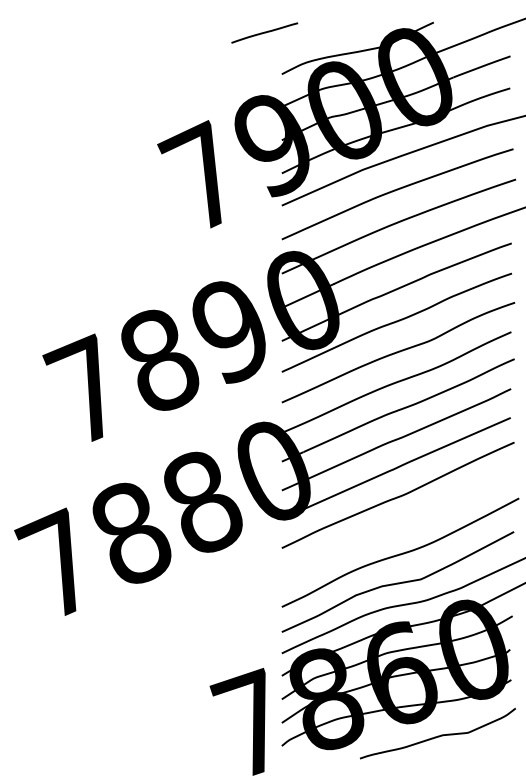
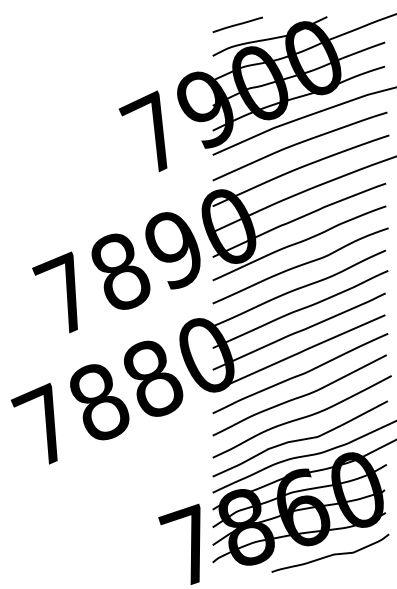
line: (264, 32) -> (237, 24), moved
curve: (396, 525) -> (299, 396), added

